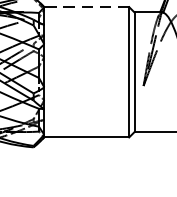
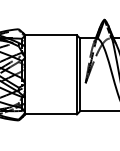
line: (87, 7) -> (51, 35), dashed -> solid

